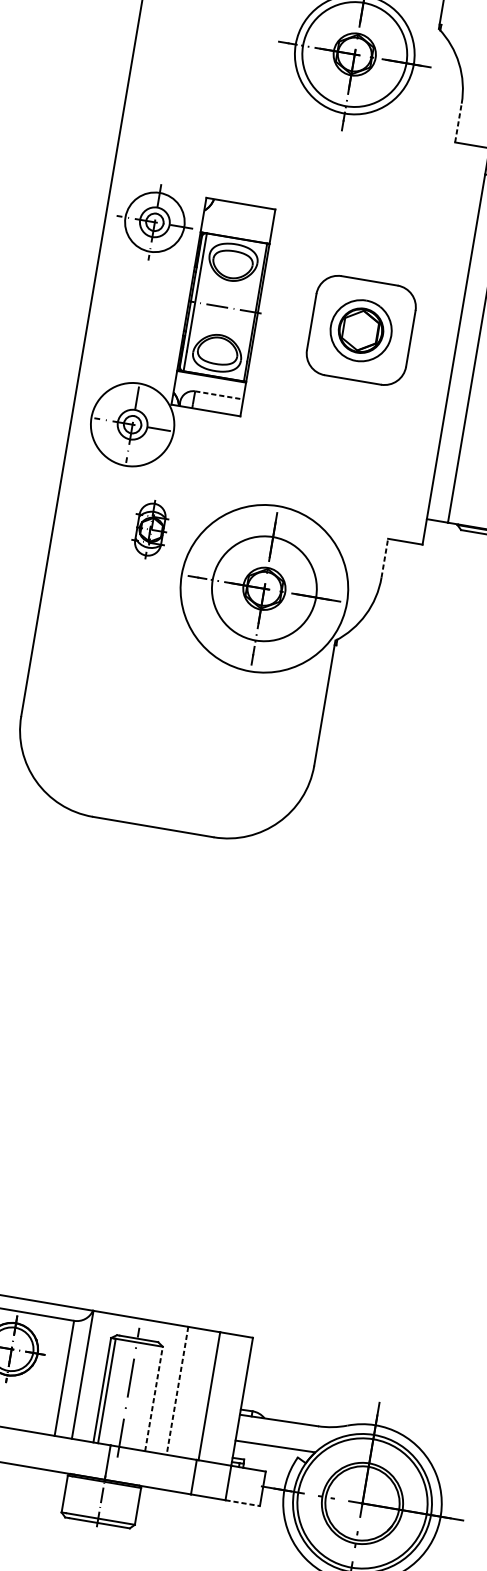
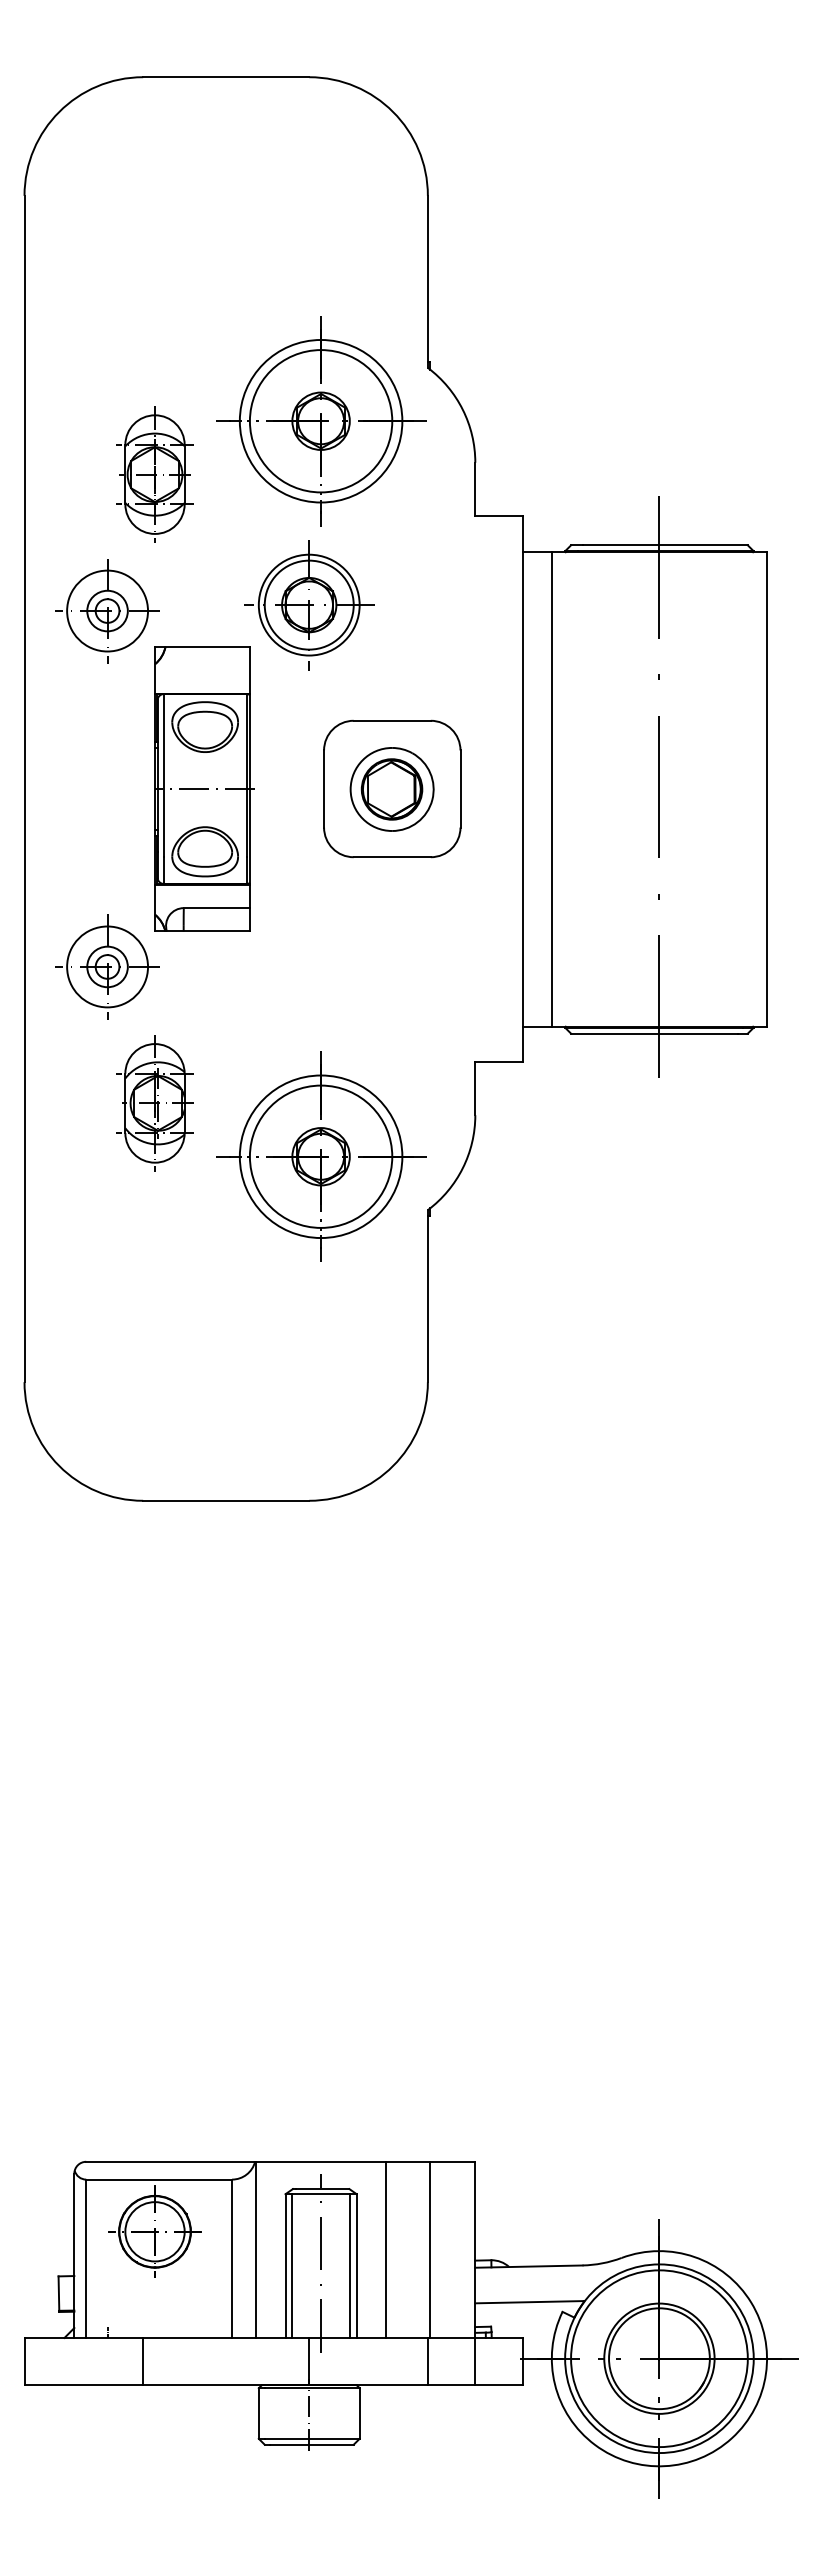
part: (227, 72) -> (154, 474), added
line: (458, 123) -> (475, 489), dashed -> solid
part: (323, 186) -> (309, 605), added
part: (154, 222) -> (107, 611), moved
line: (219, 395) -> (217, 908), dashed -> solid
circle: (132, 424) -> (107, 966), size x0.71
part: (149, 529) -> (154, 1103), size x1.67
line: (384, 558) -> (475, 1088), dashed -> solid
circle: (264, 588) -> (320, 1156), size x0.71
line: (177, 1391) -> (386, 2250), dashed -> solid
line: (149, 1397) -> (350, 2265), added
line: (153, 1399) -> (356, 2266), dashed -> solid
line: (243, 1503) -> (499, 2385), dashed -> solid

